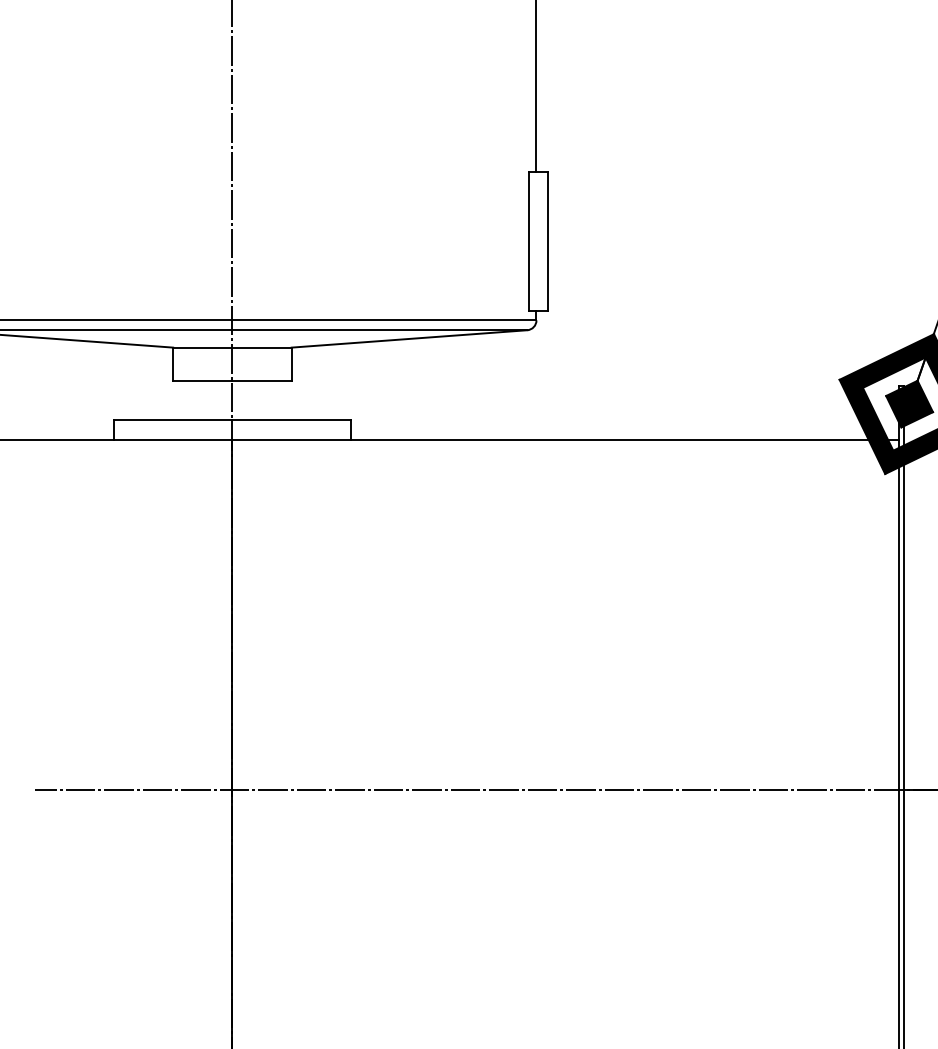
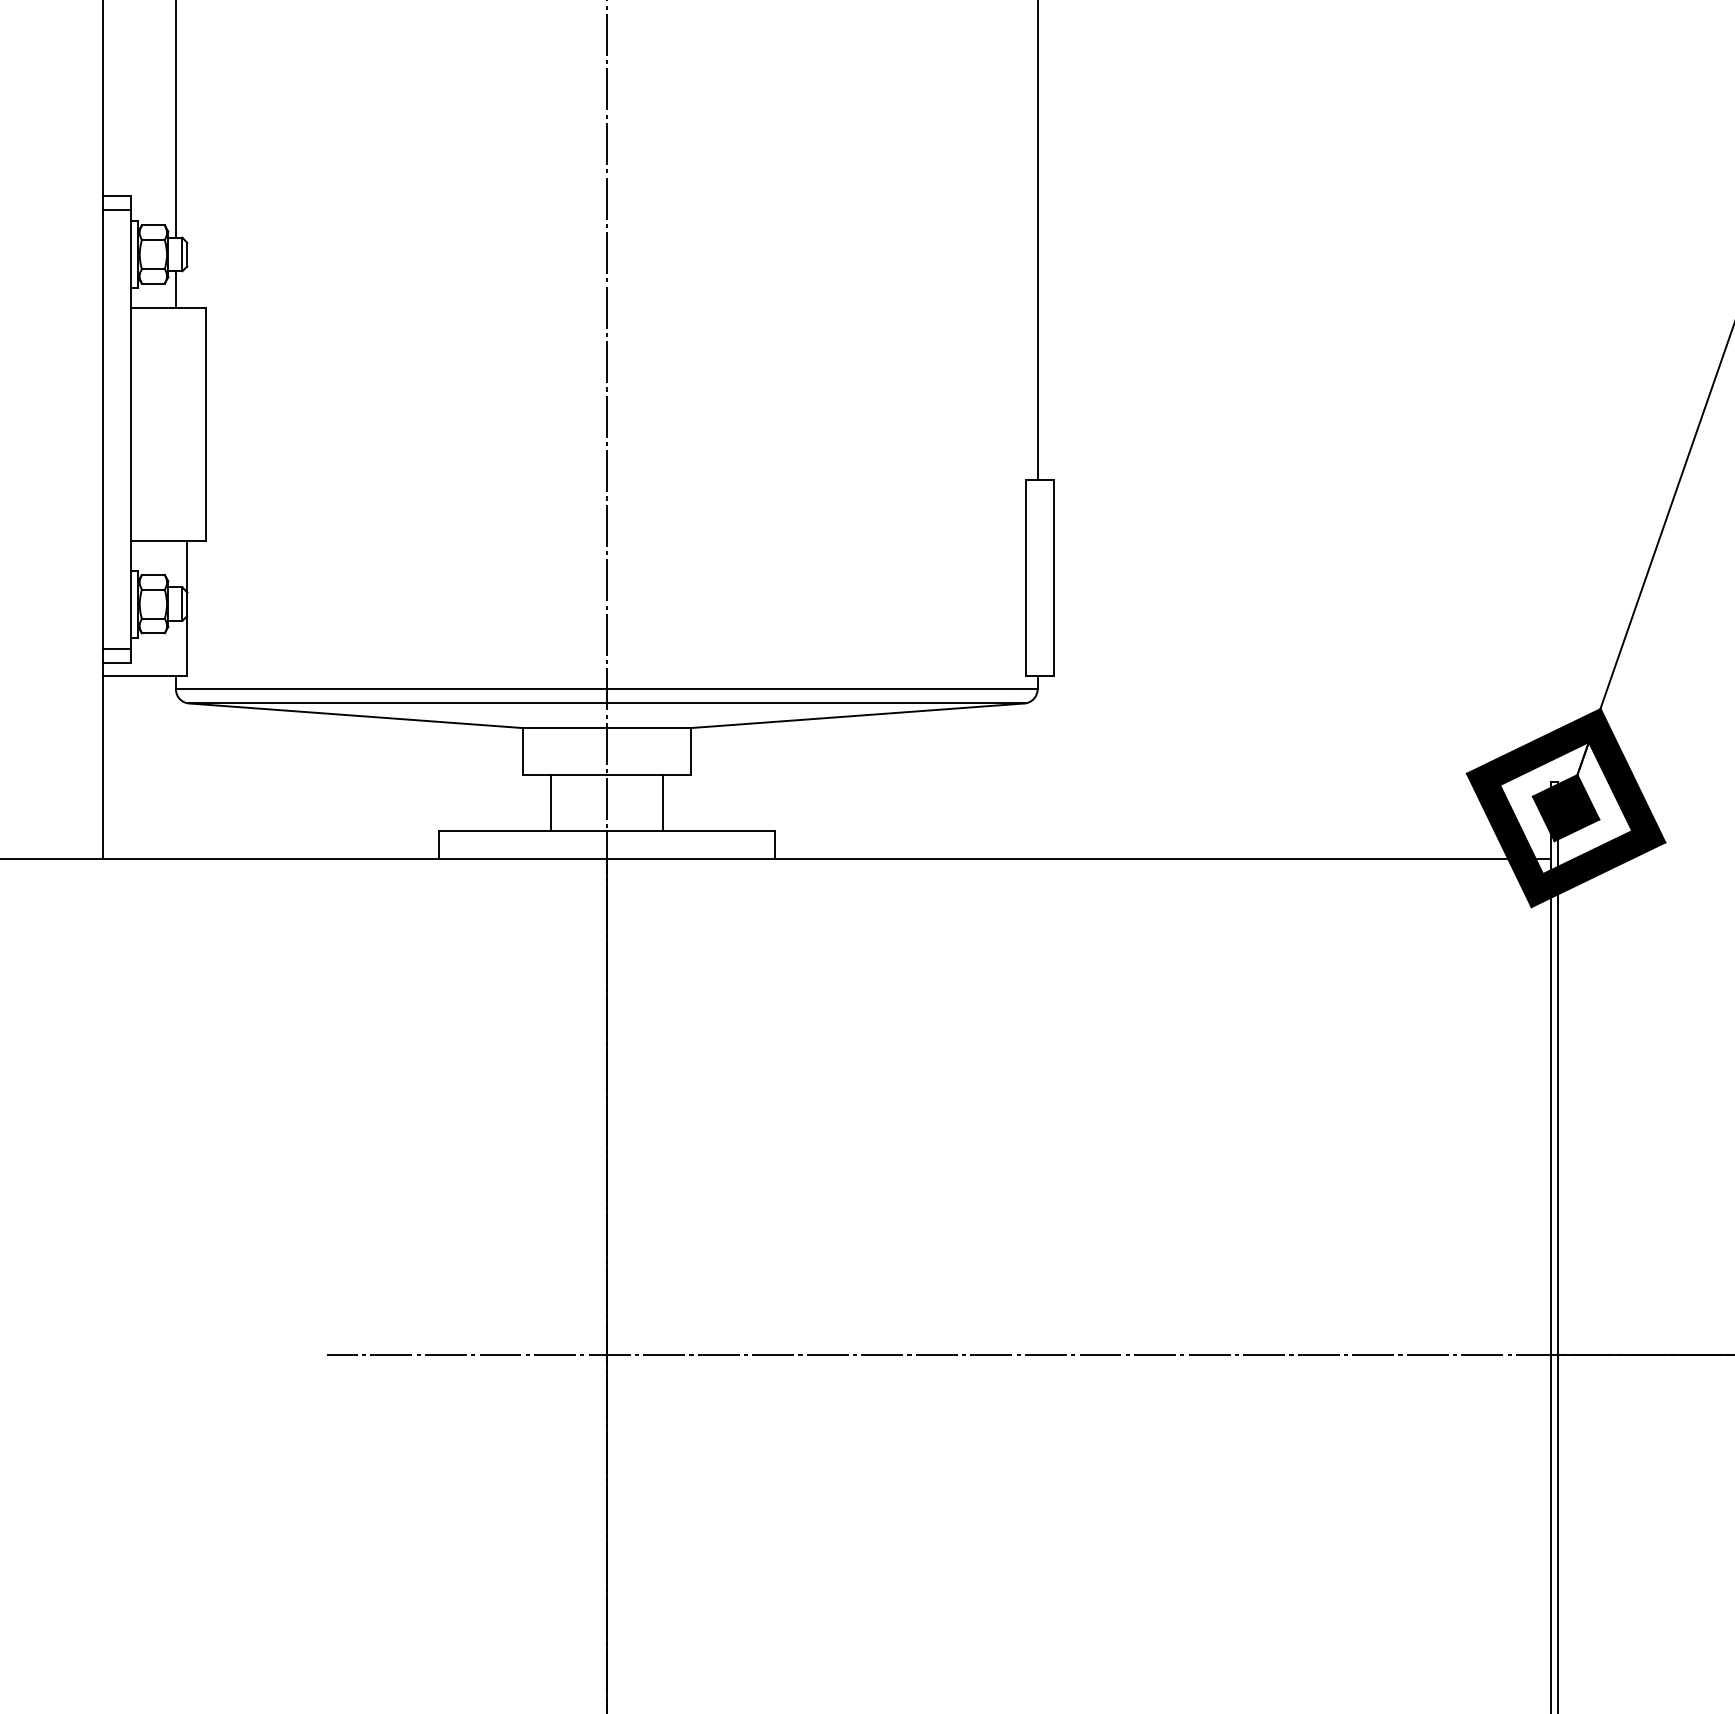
line: (192, 400) -> (550, 802), added
line: (271, 400) -> (662, 802), added

